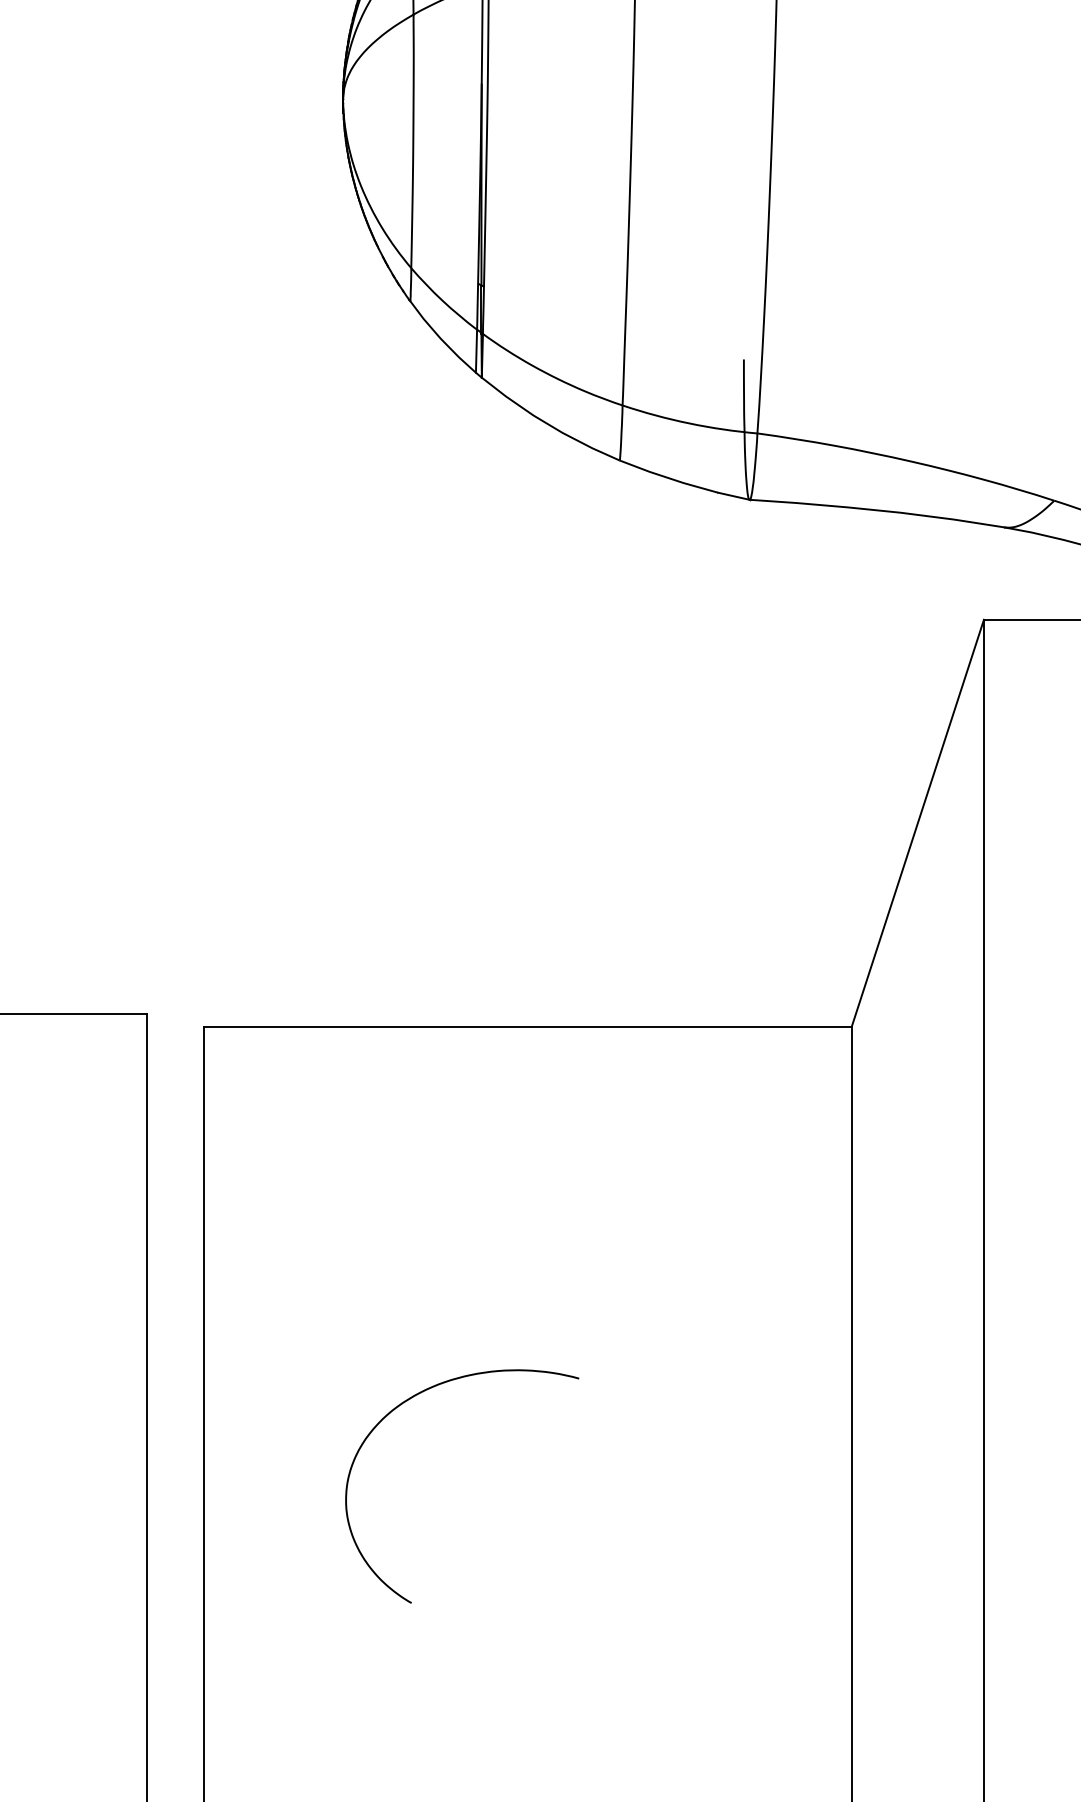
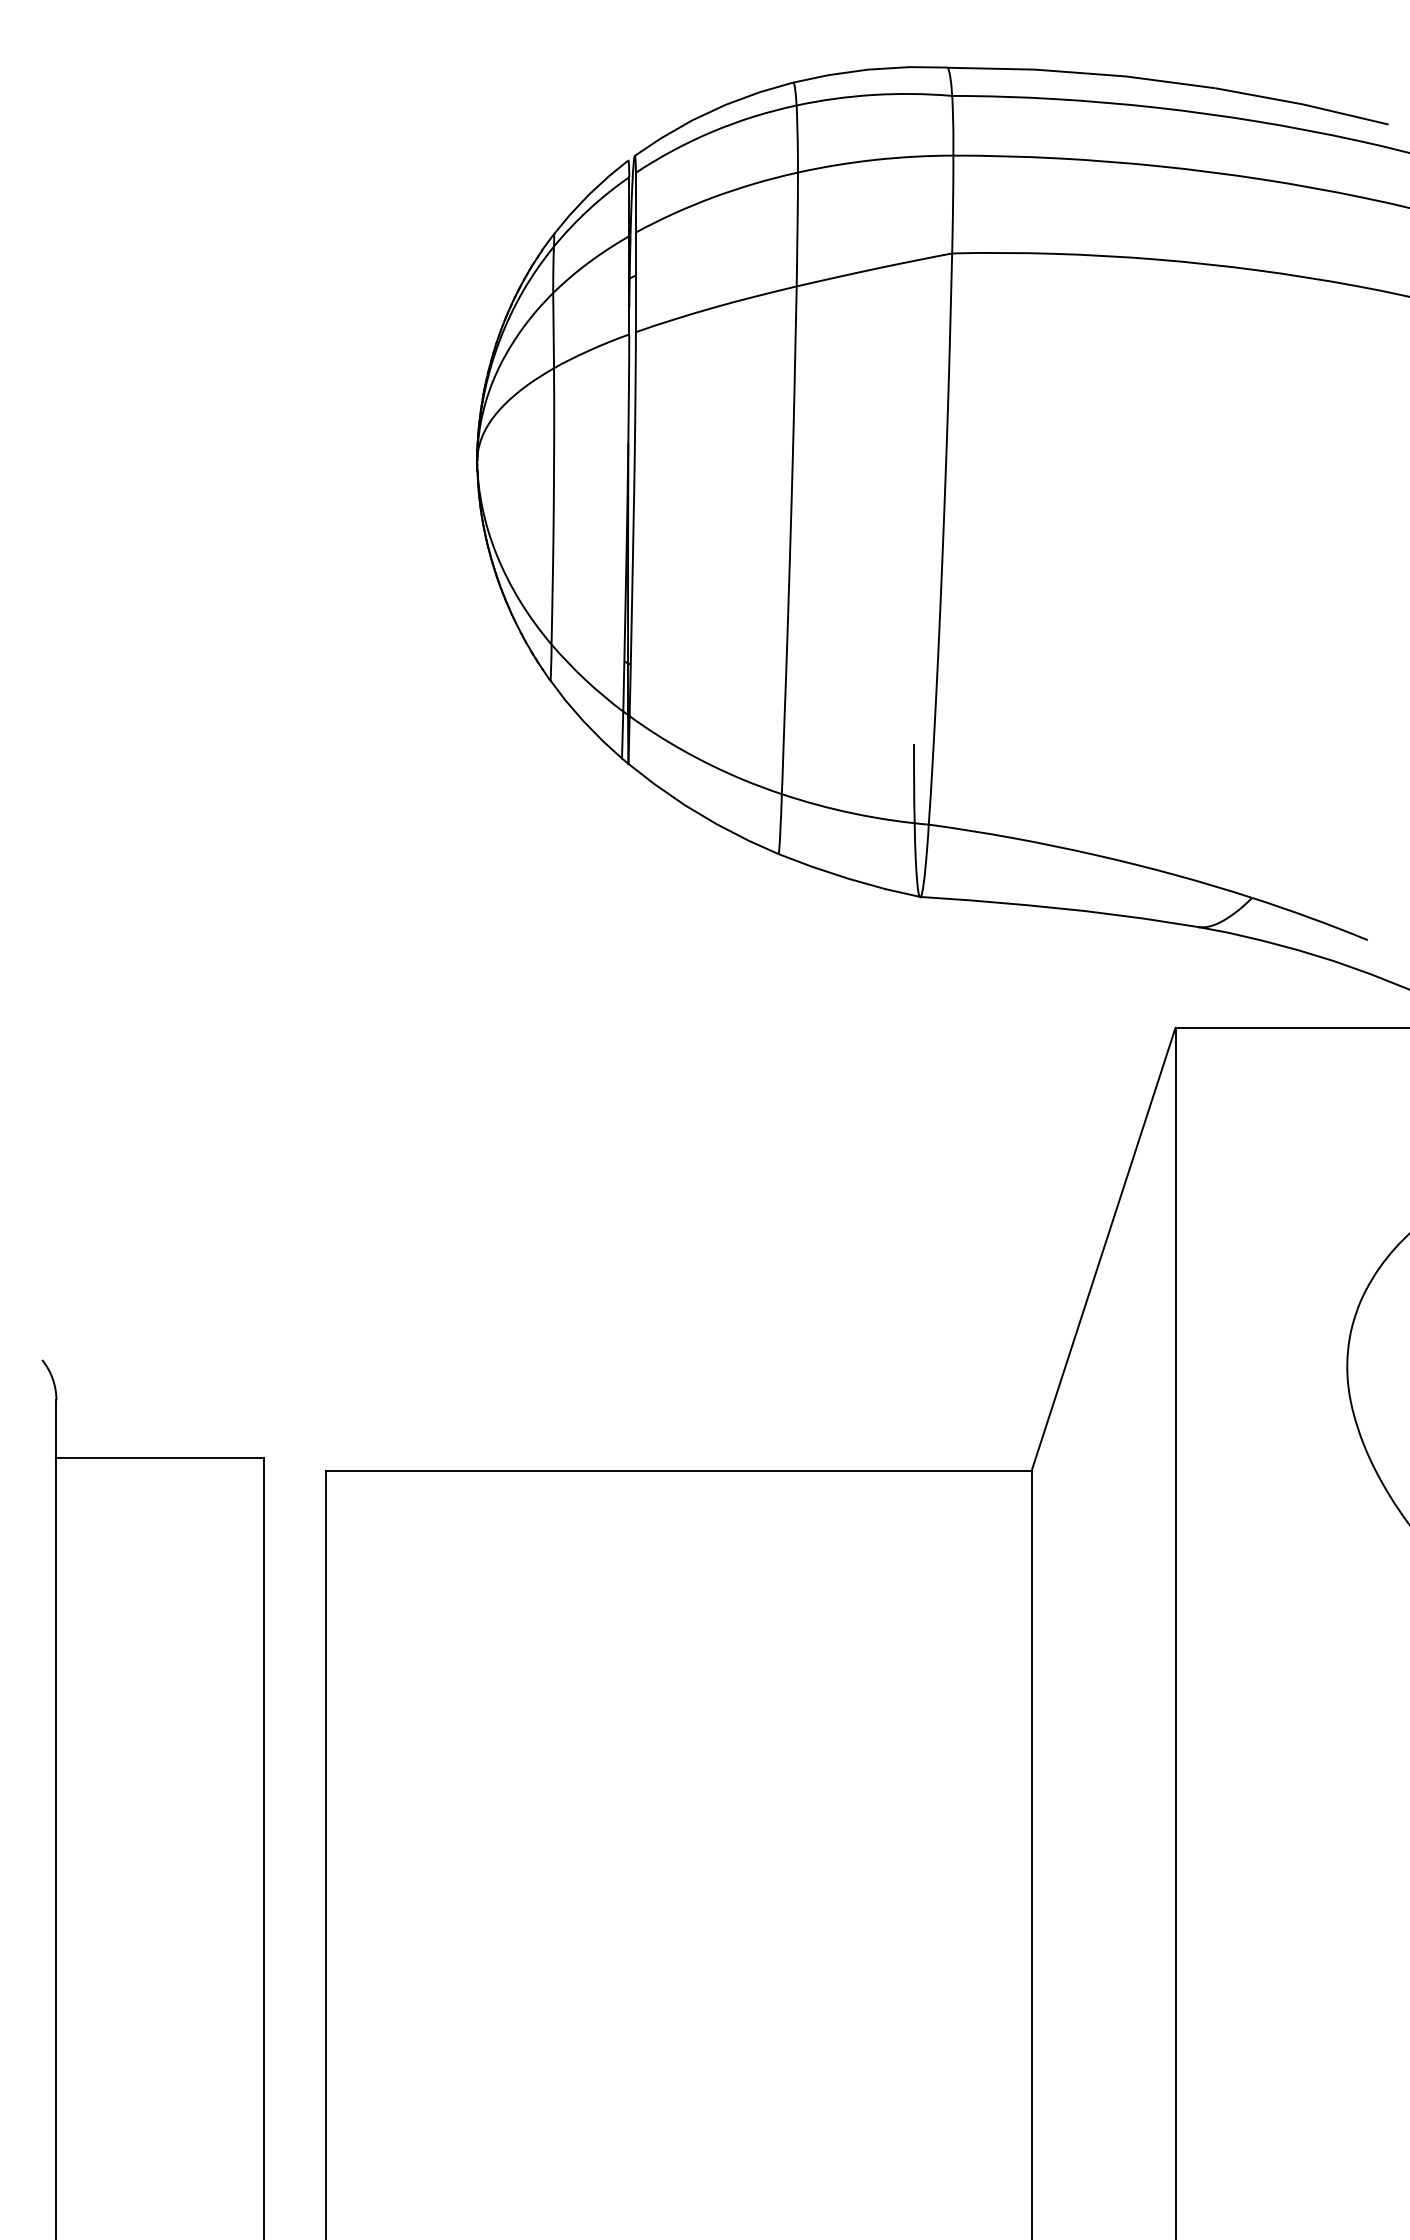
curve: (410, 1399) -> (550, 1877), removed

